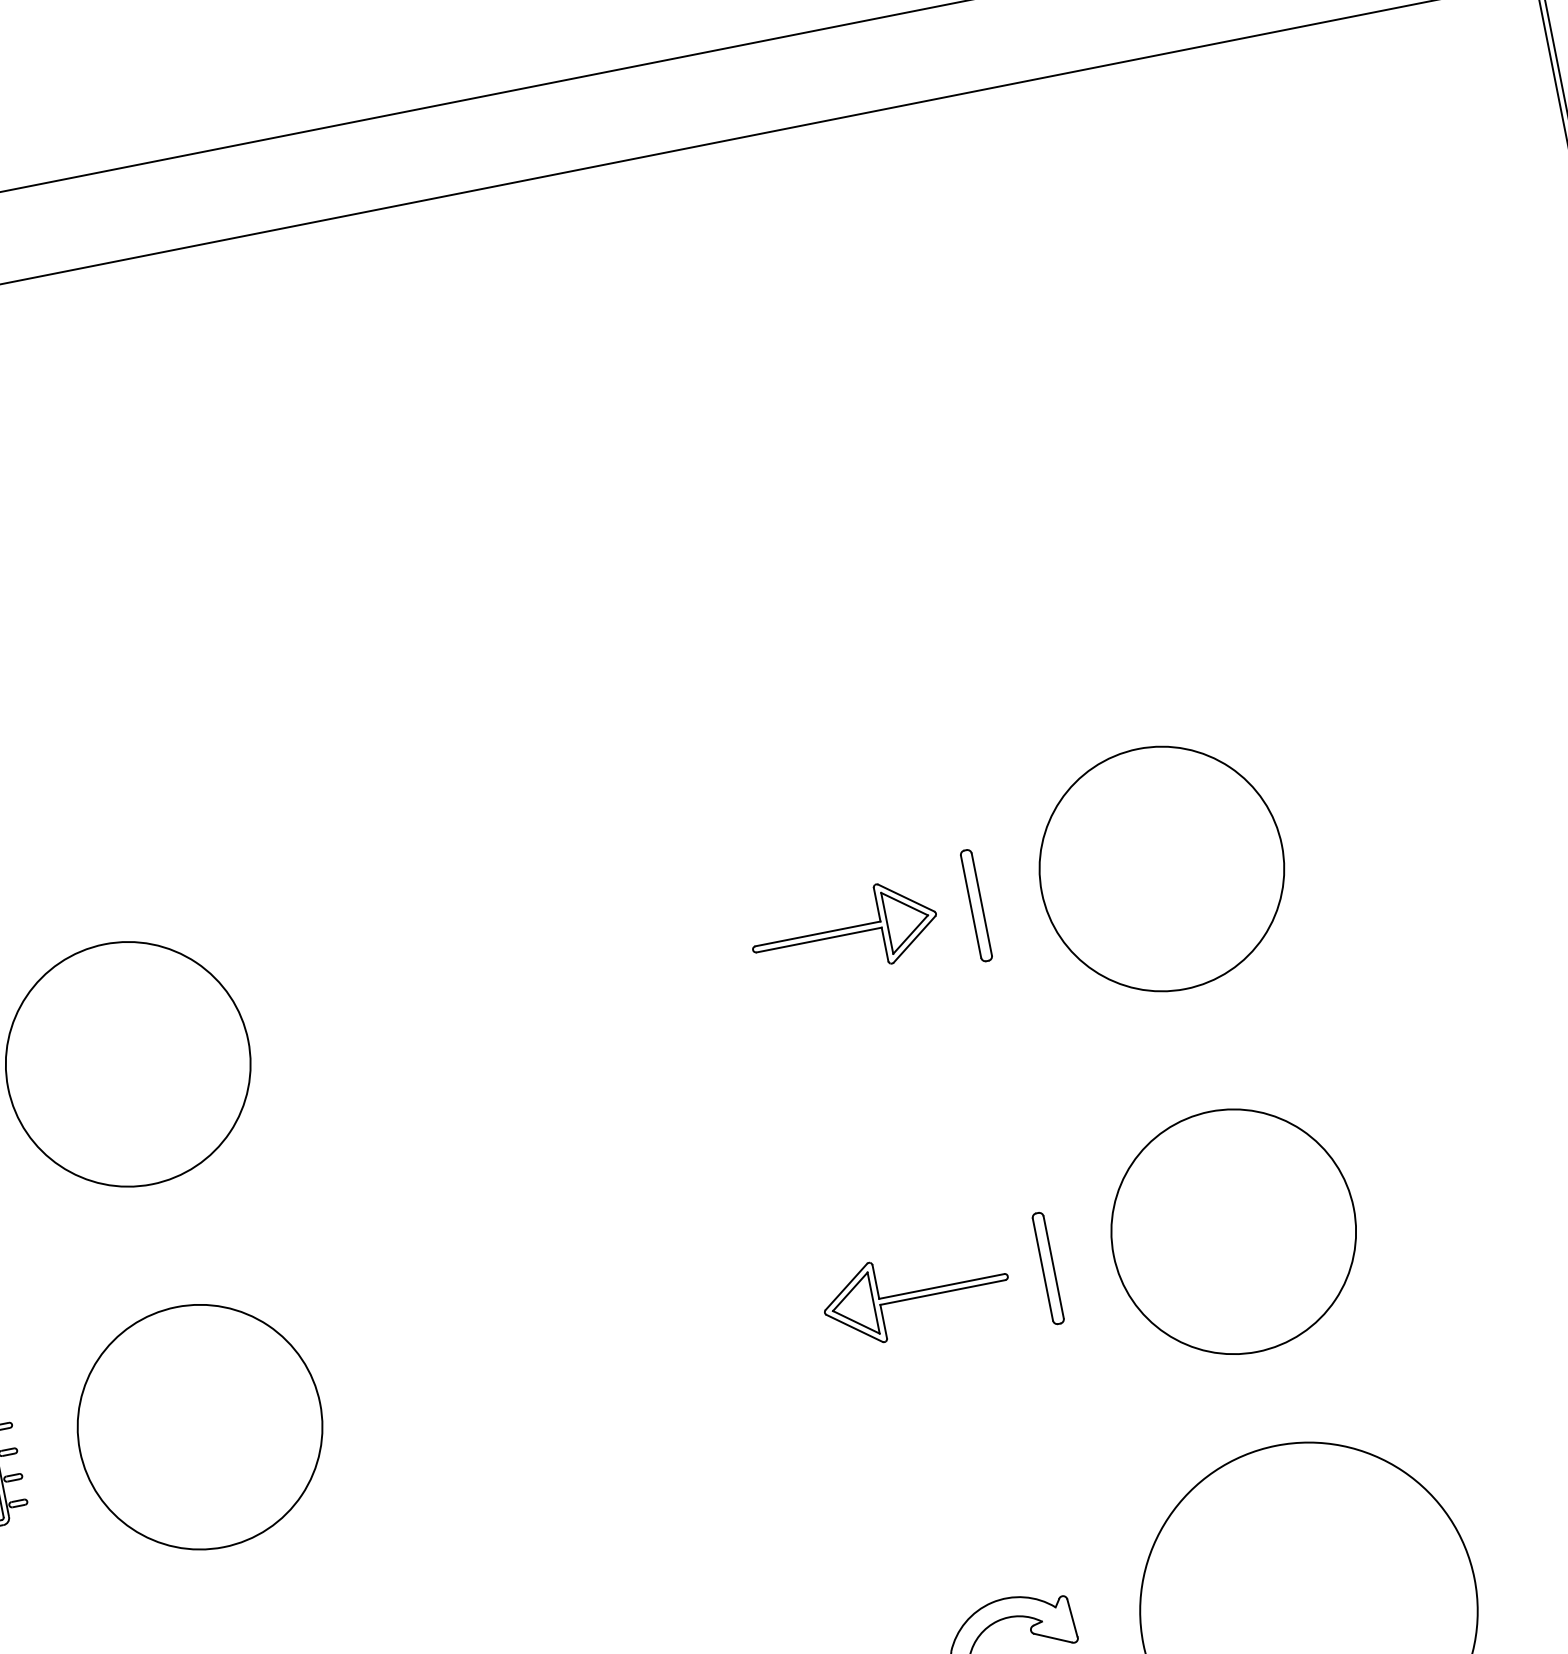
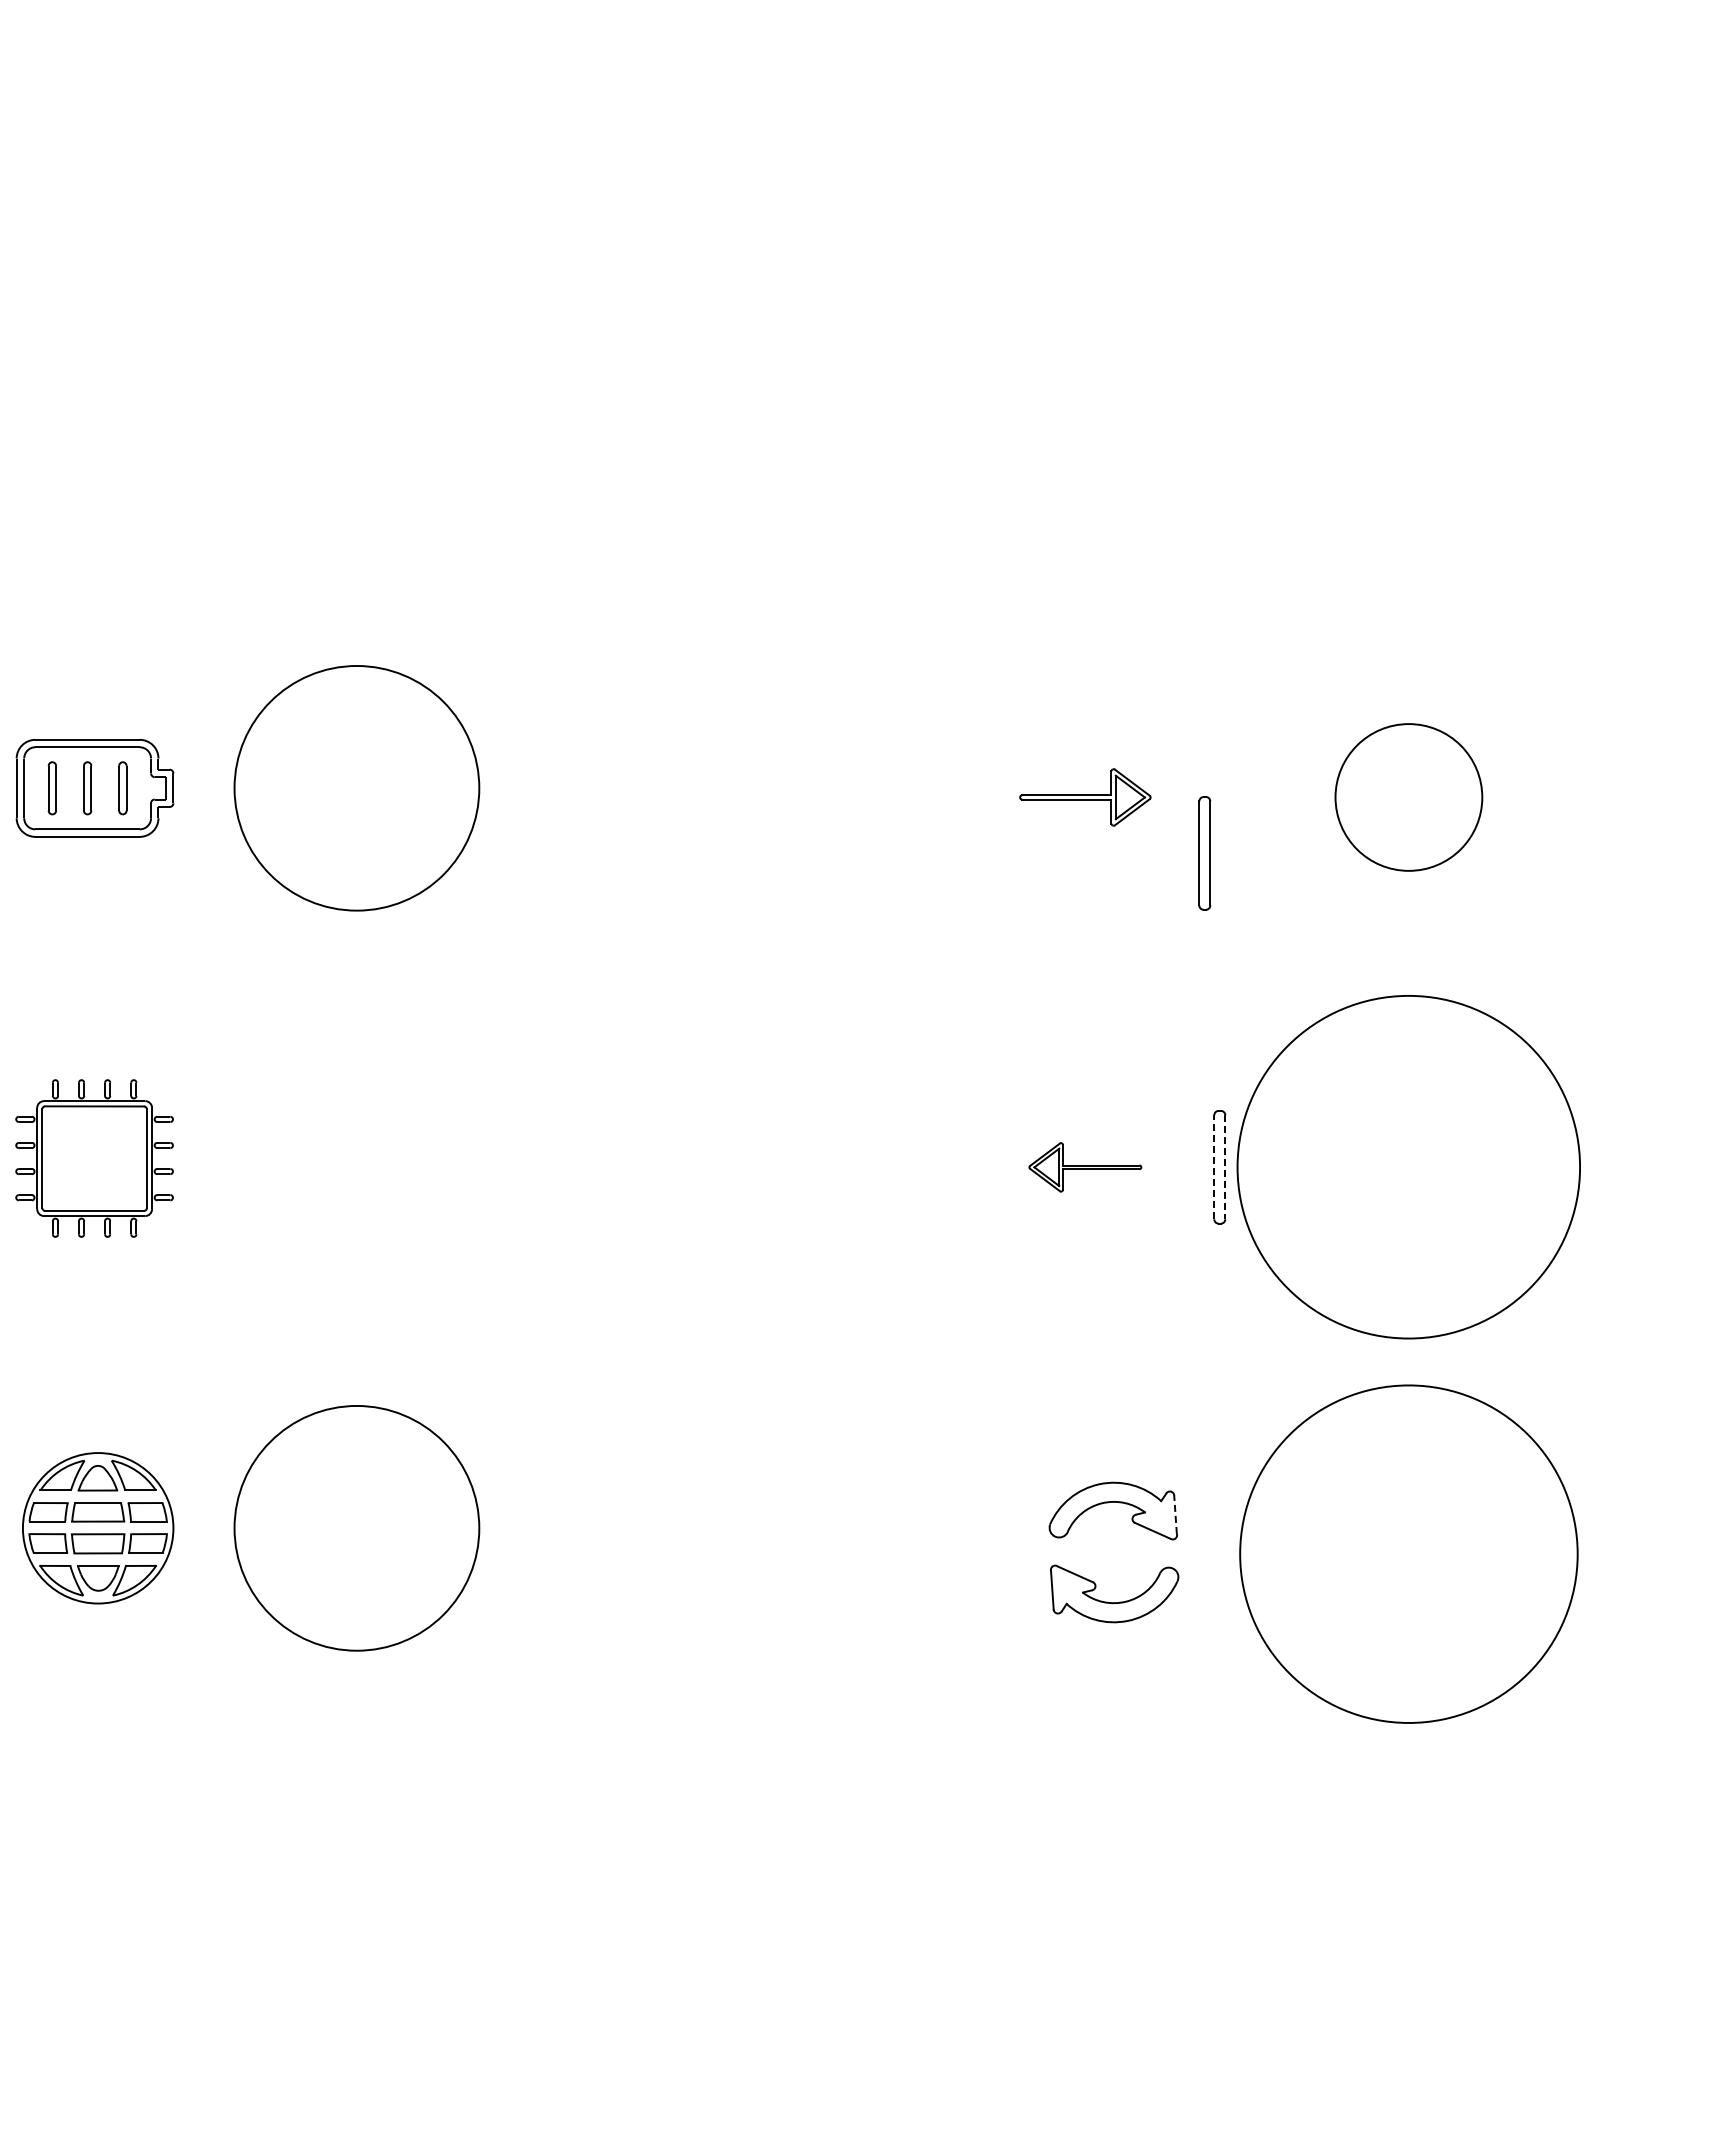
part: (1161, 869) -> (1408, 797), size x0.6
part: (976, 905) -> (1204, 853), moved
part: (844, 931) -> (1085, 797), size x0.7
part: (1233, 1232) -> (1408, 1167), size x1.4
line: (1053, 1267) -> (1225, 1167), solid -> dashed
line: (1042, 1268) -> (1214, 1166), solid -> dashed
part: (916, 1294) -> (1085, 1167), size x0.6
part: (199, 1427) -> (356, 1158), removed
line: (1072, 1617) -> (1175, 1514), solid -> dashed

